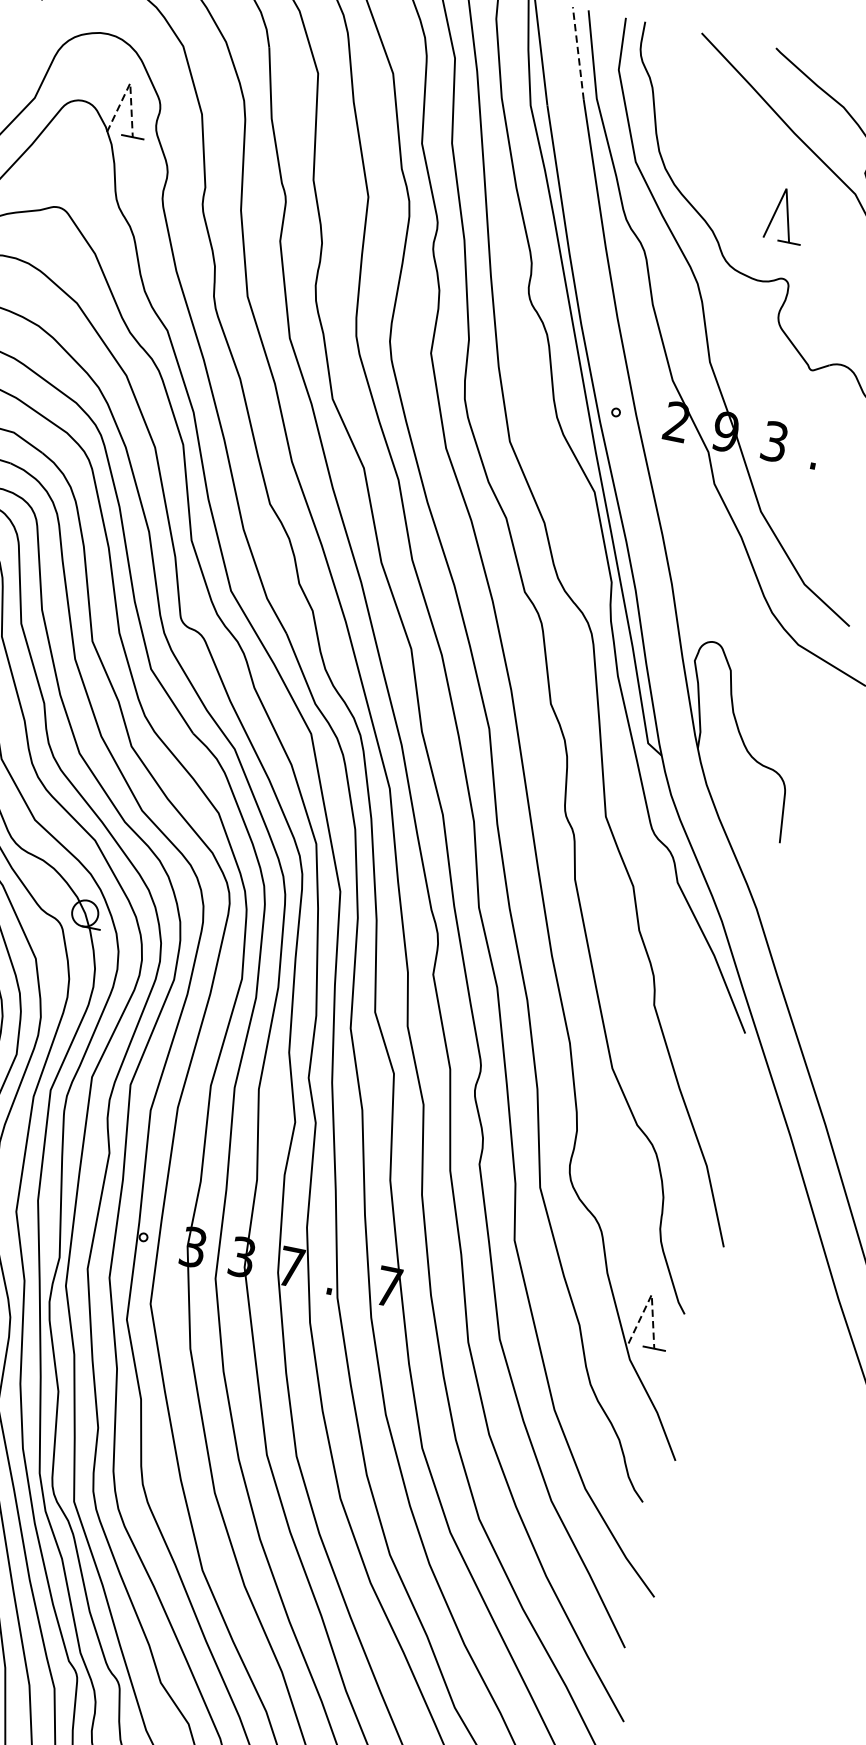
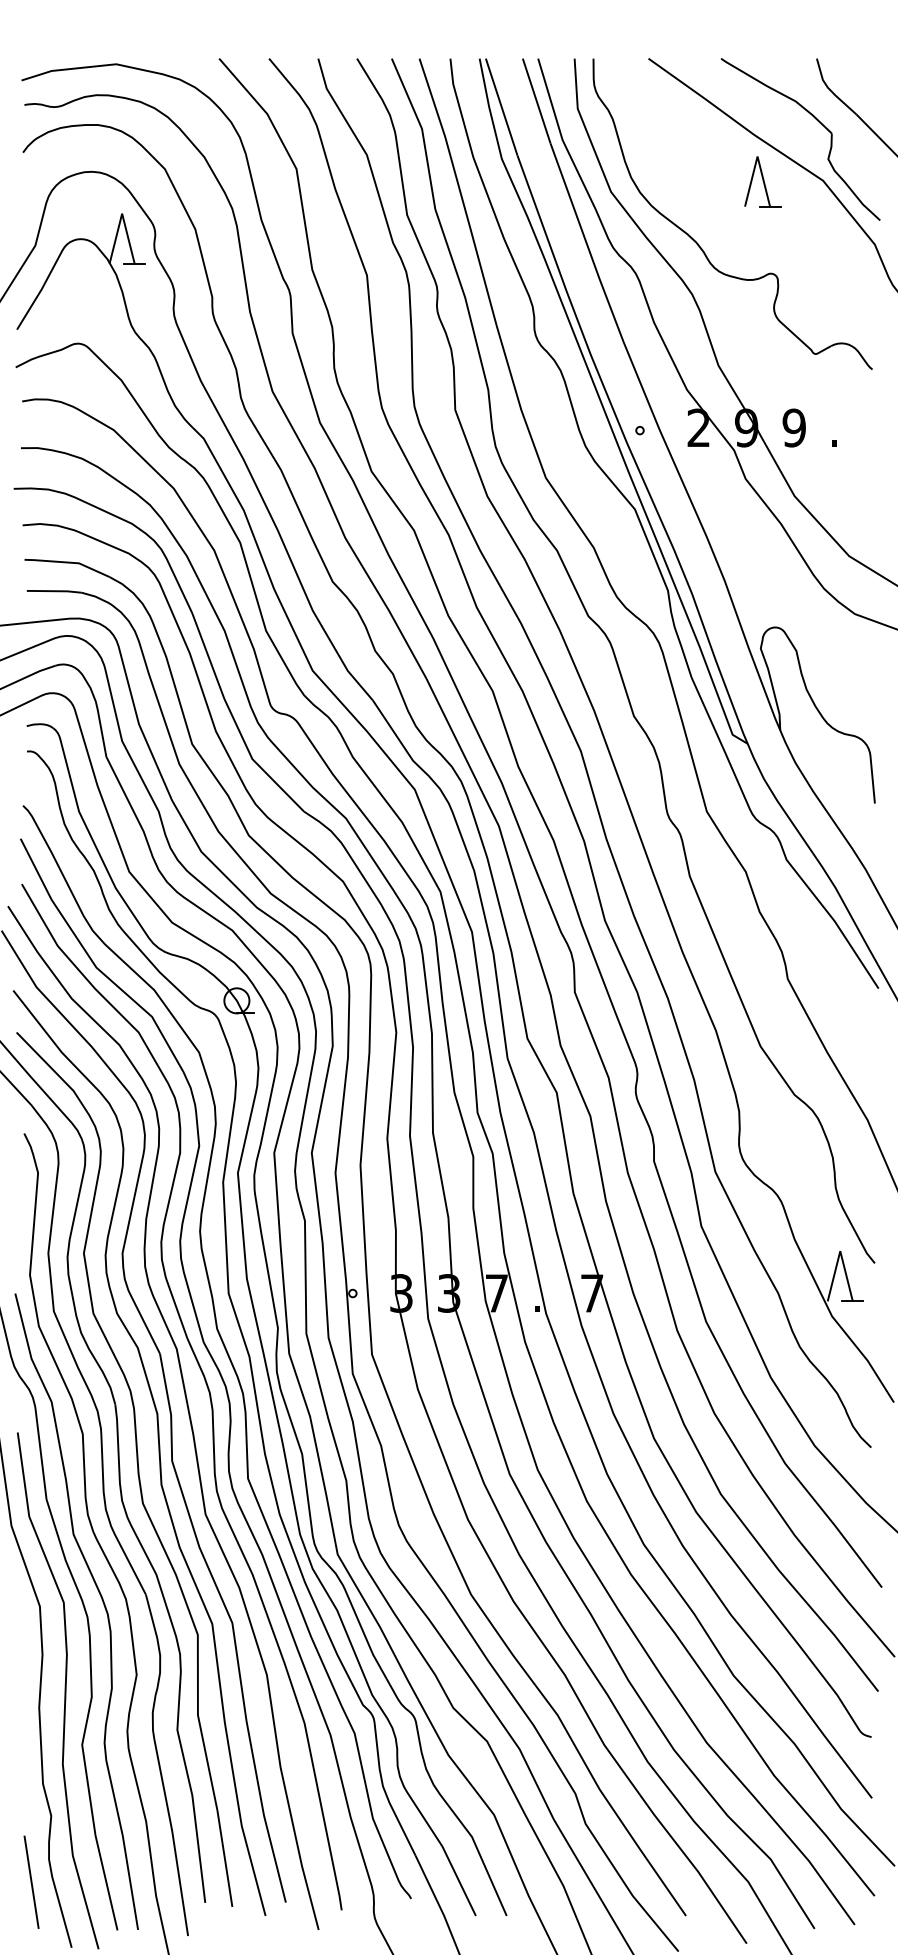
line: (578, 53) -> (536, 101), dashed -> solid
line: (130, 83) -> (122, 213), dashed -> solid
part: (786, 215) -> (762, 181), moved
text: (774, 441) -> (793, 427), 3 -> 9
line: (651, 1295) -> (840, 1251), dashed -> solid

